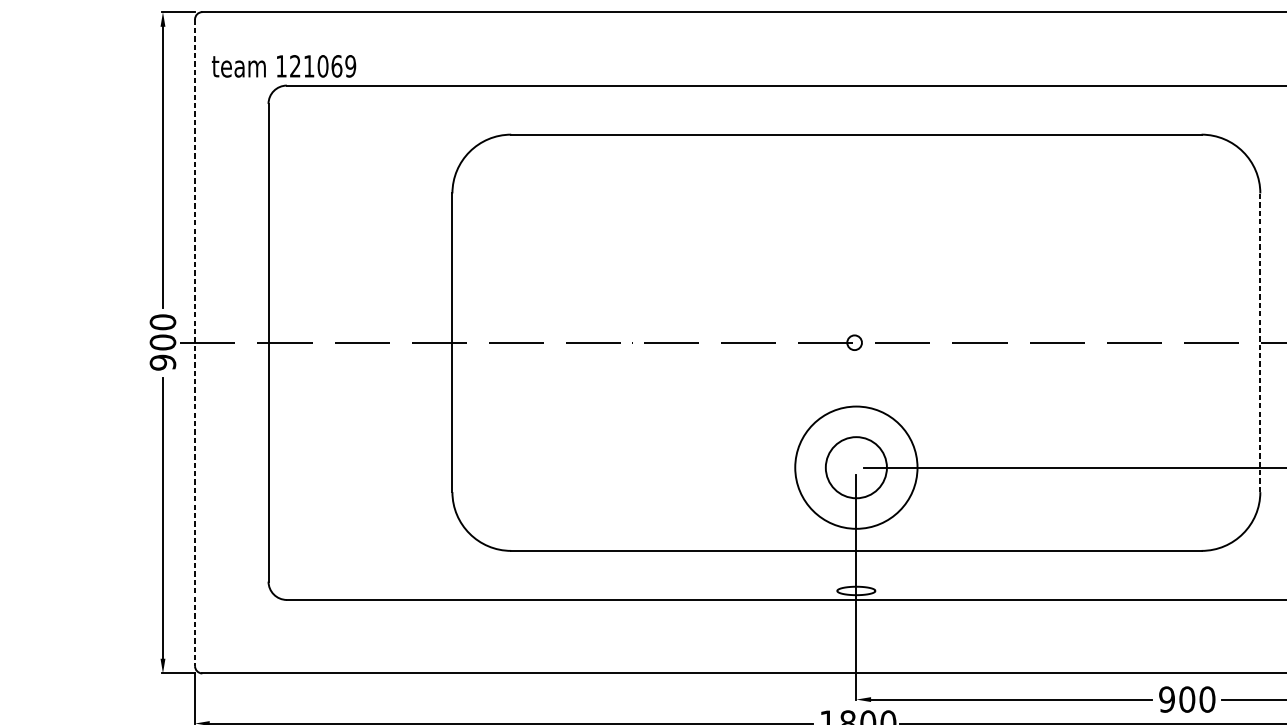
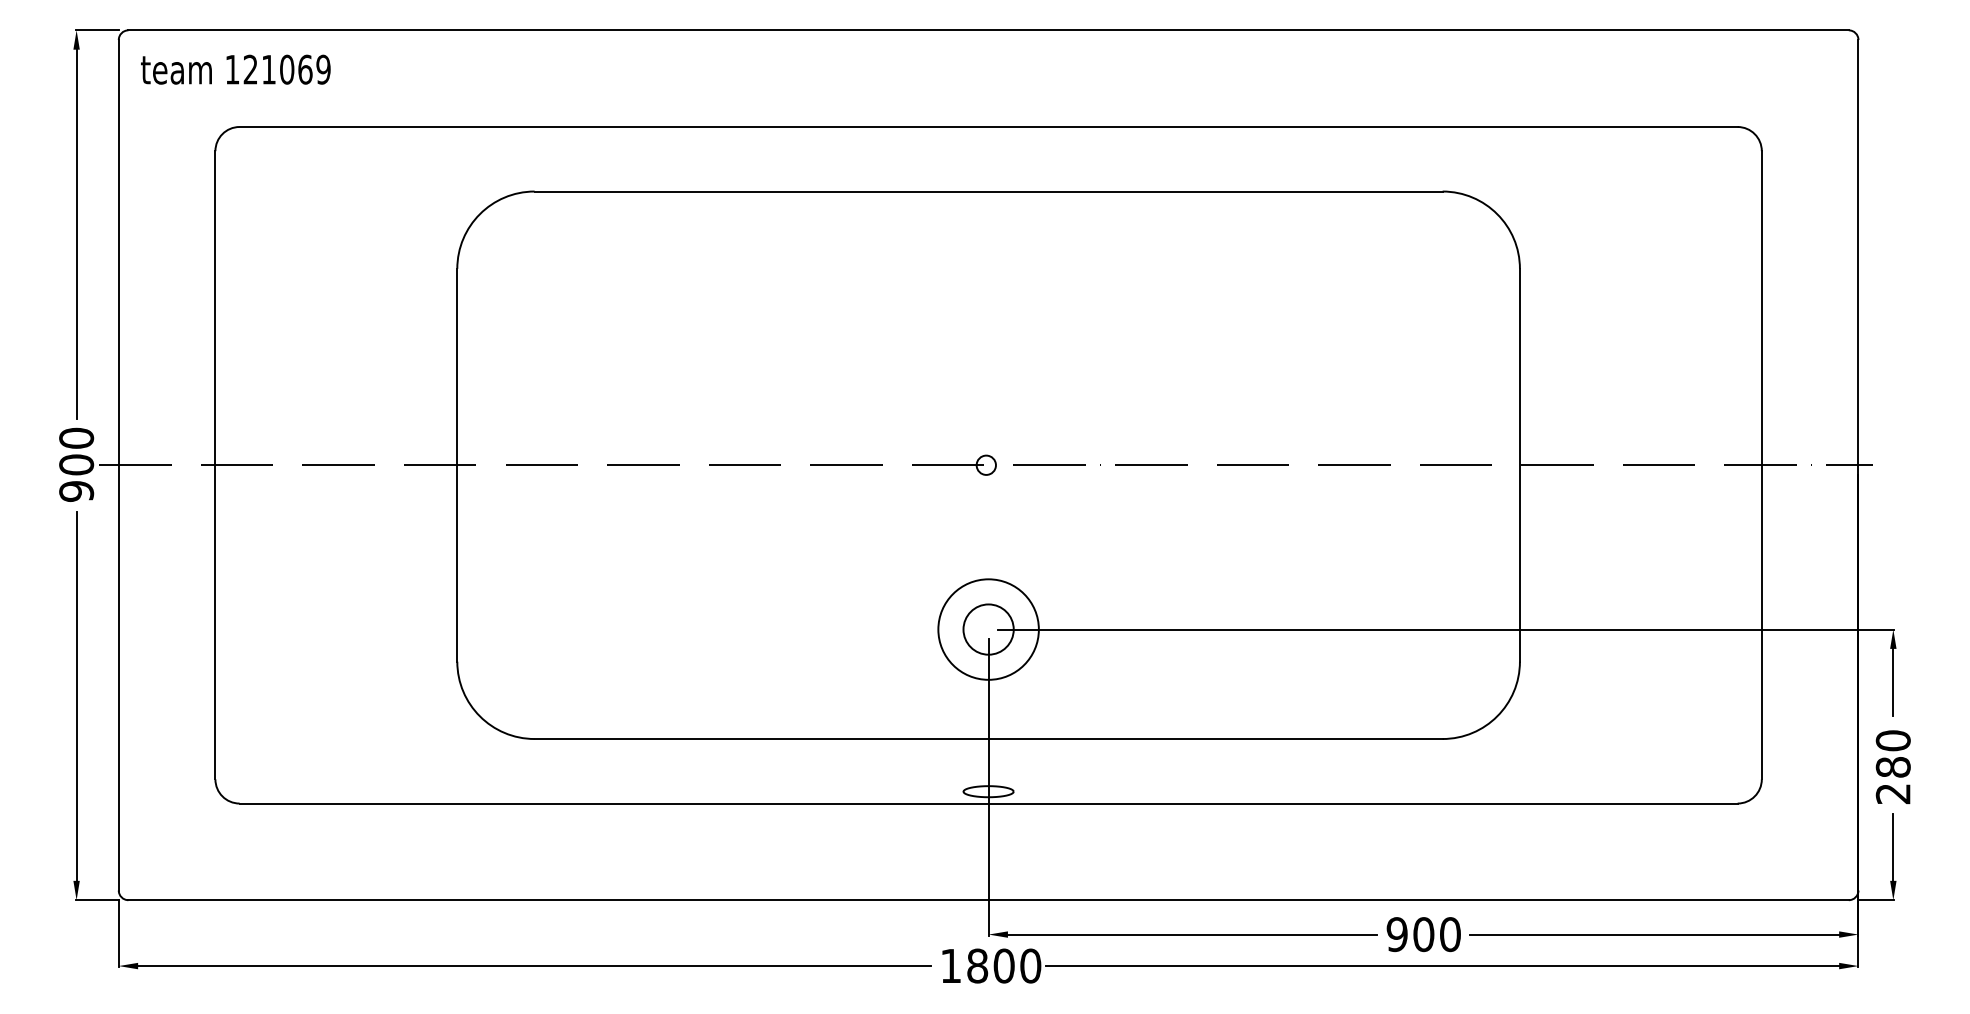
text: (283, 66) -> (235, 69), moved
line: (194, 342) -> (118, 465), dashed -> solid
line: (1260, 342) -> (1519, 464), dashed -> solid
circle: (856, 467) -> (988, 629), size x0.62
circle: (856, 467) -> (988, 629), size x0.62

